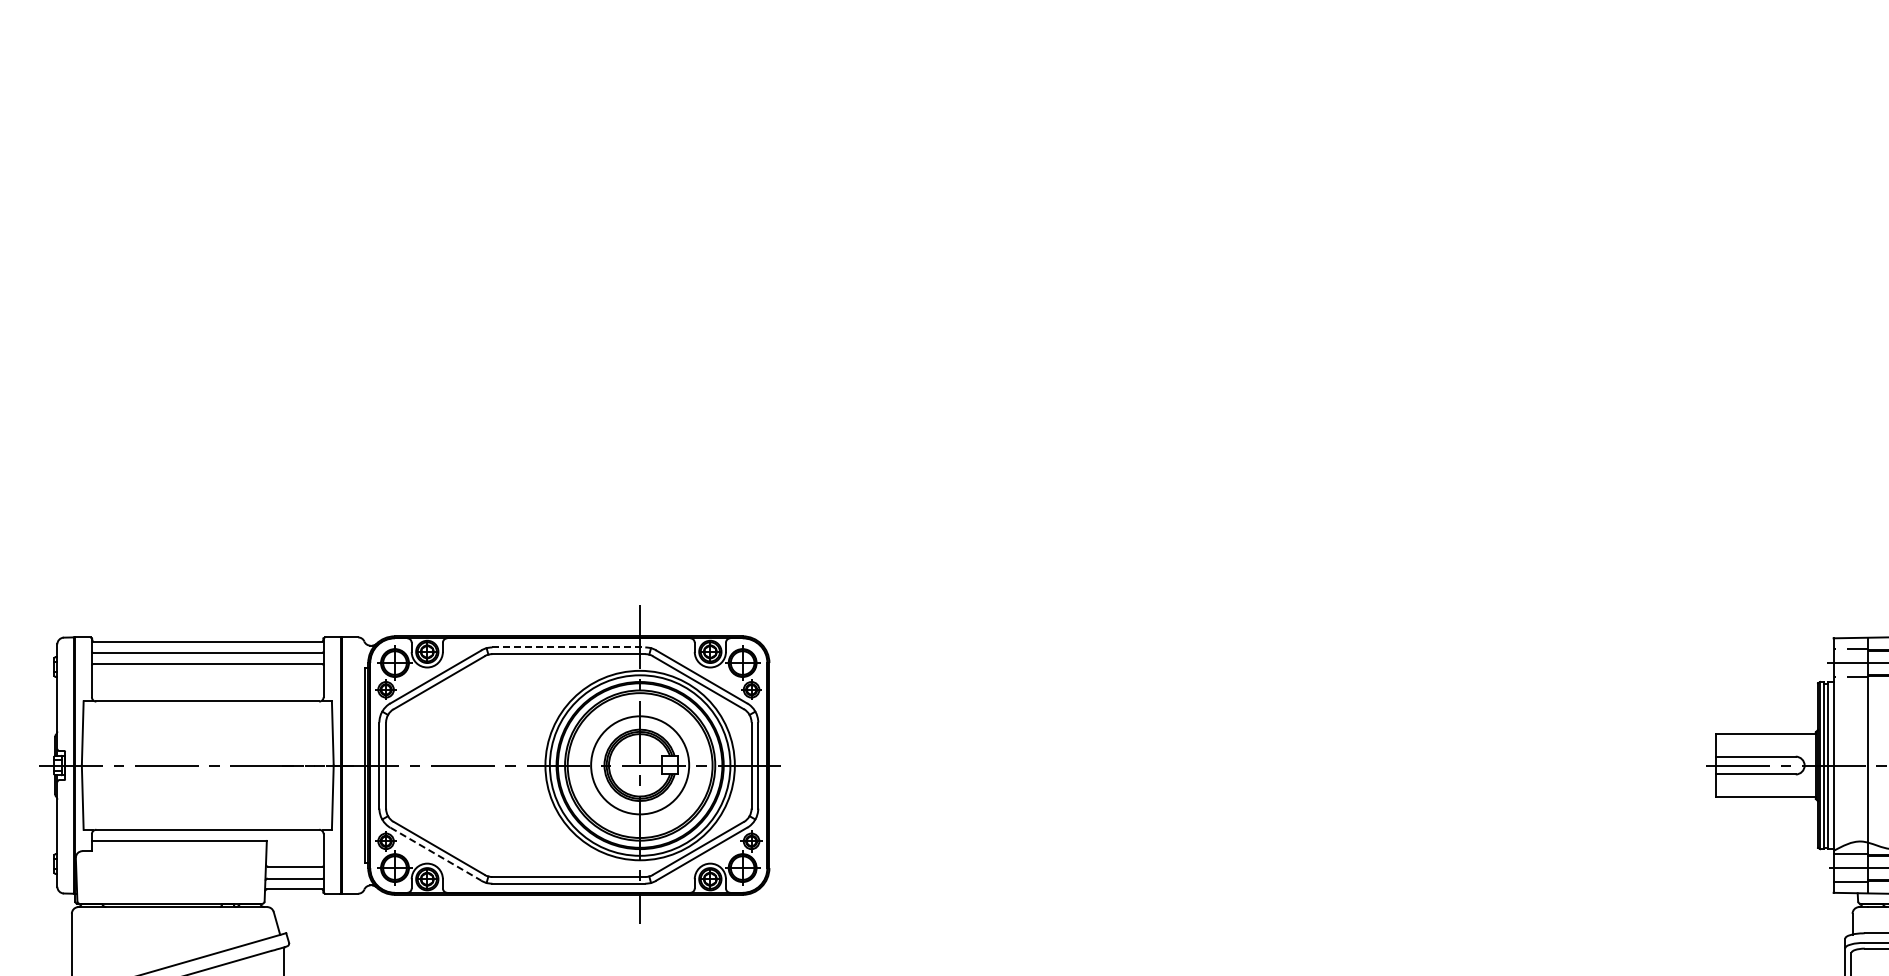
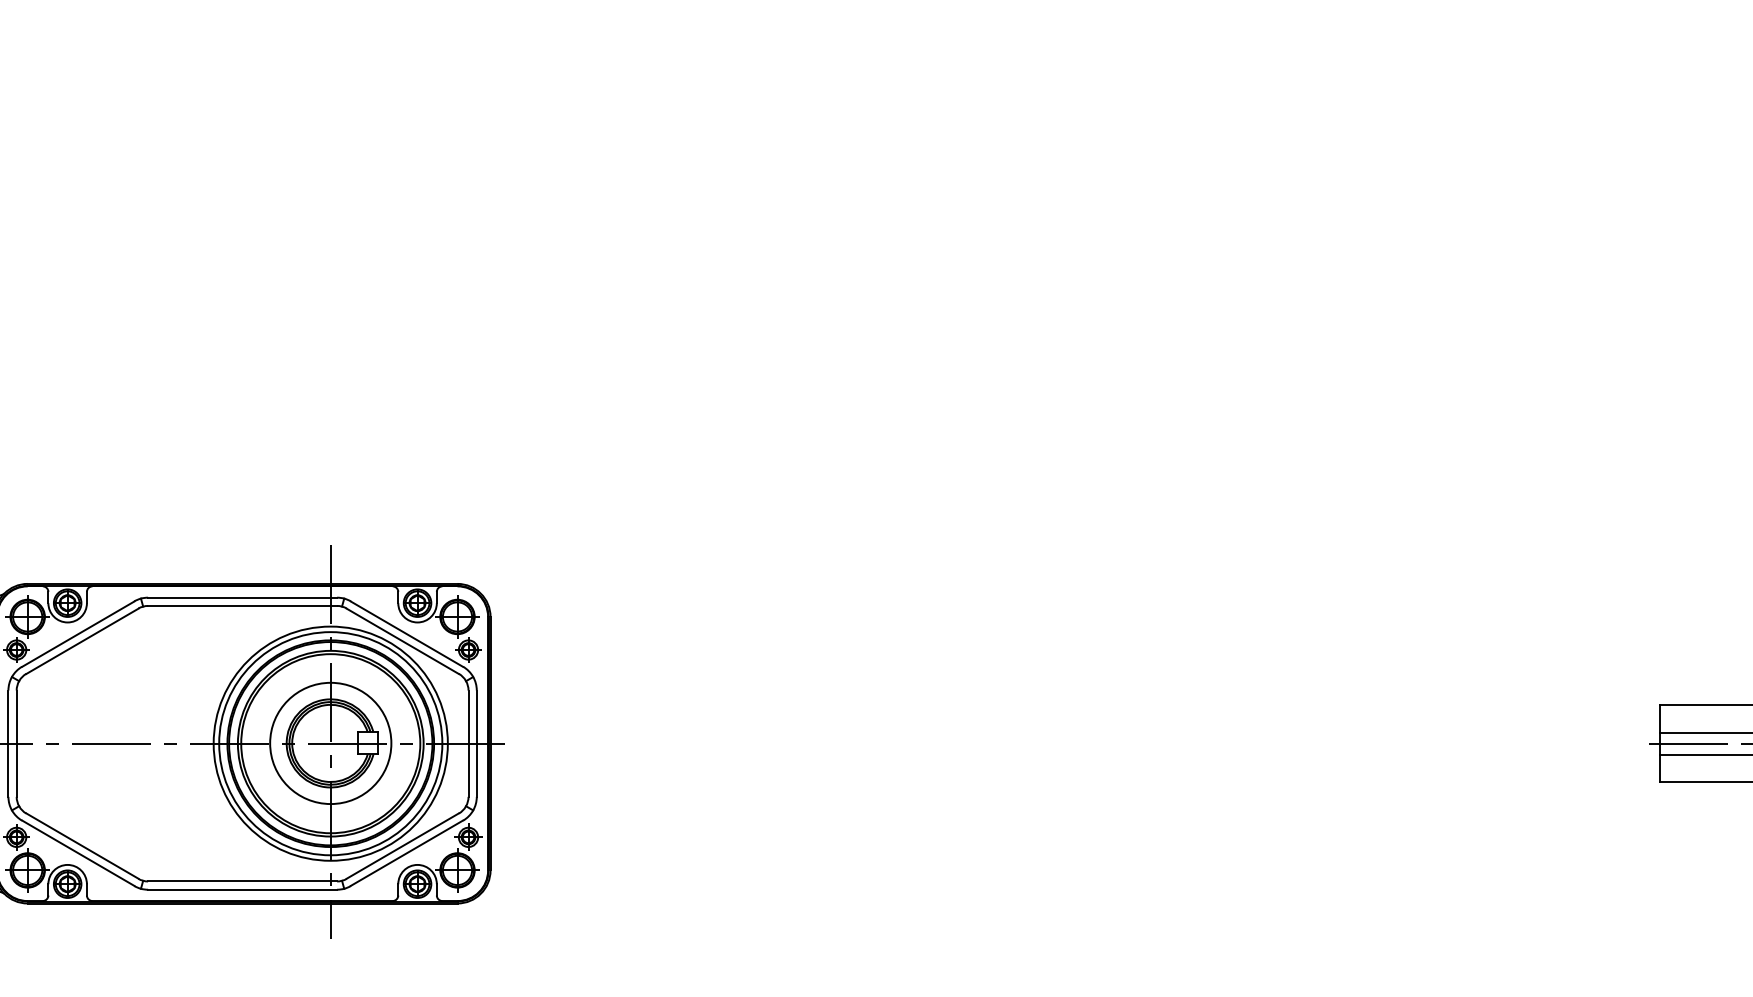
line: (569, 647) -> (243, 597), dashed -> solid
line: (436, 854) -> (79, 853), dashed -> solid

